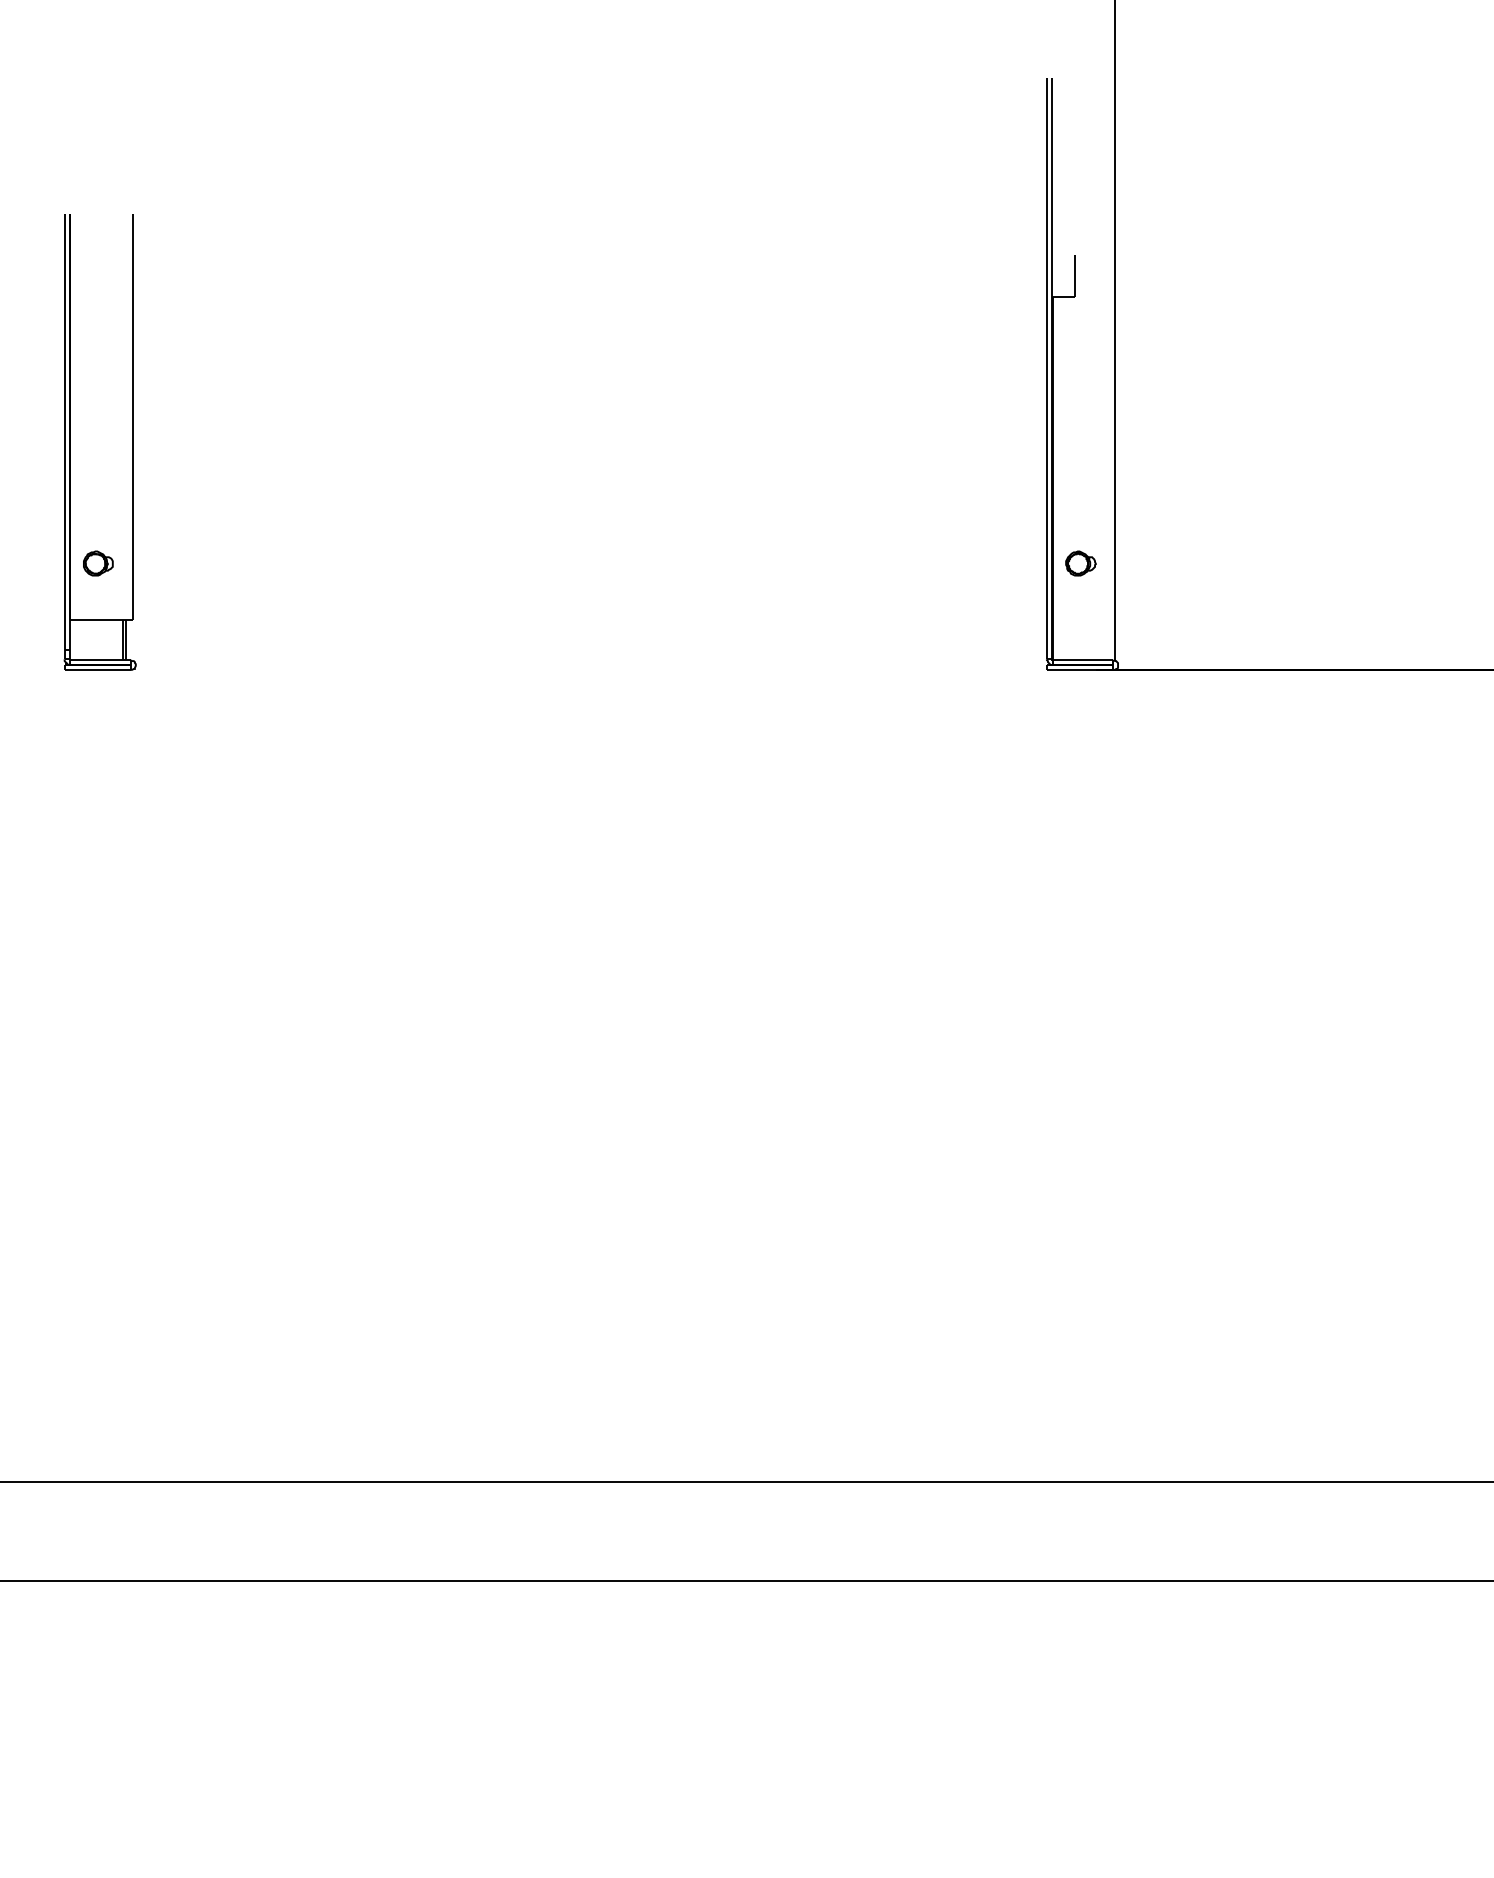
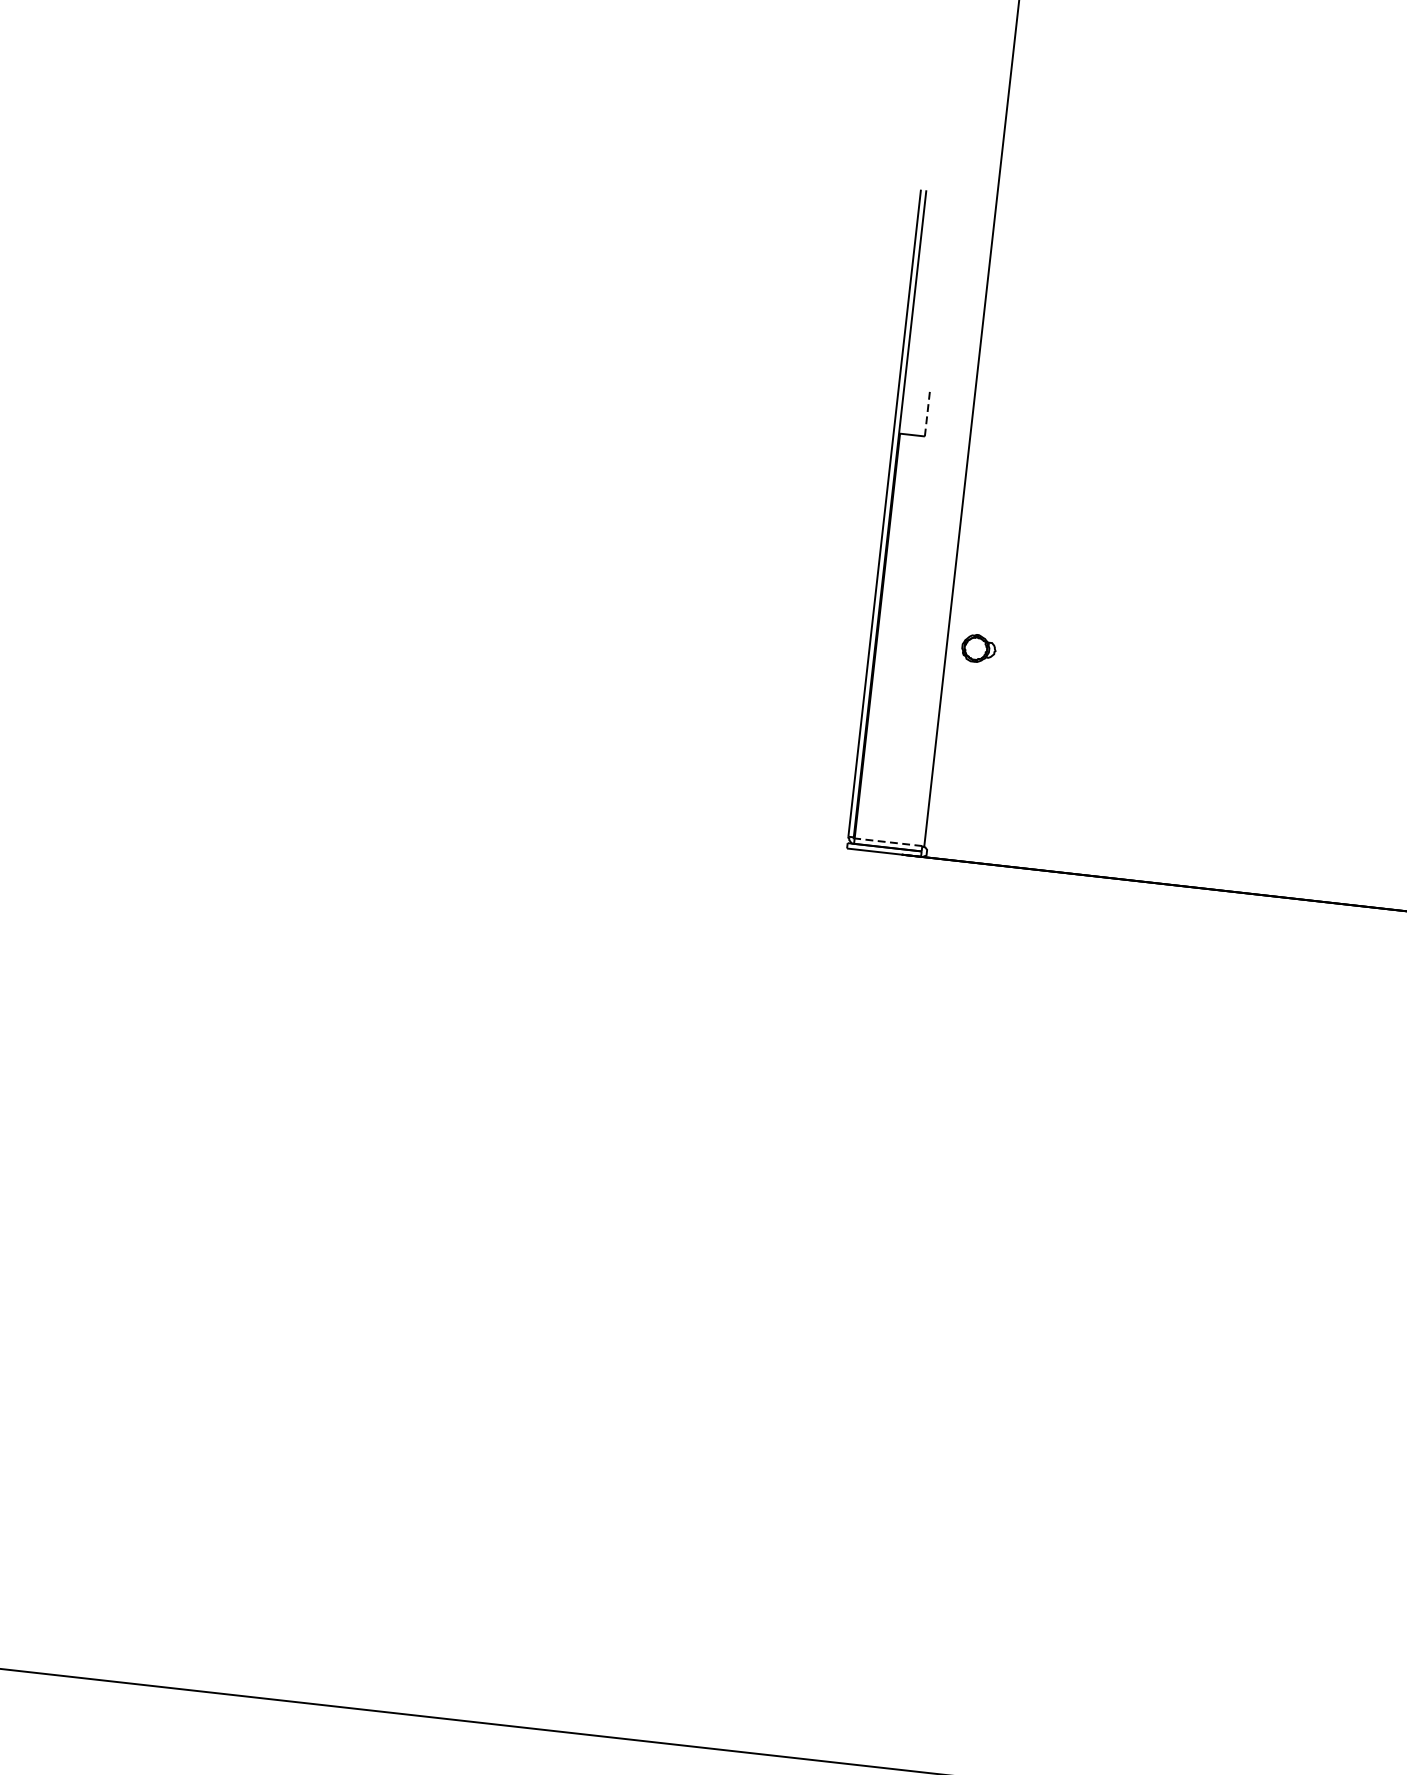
line: (1074, 275) -> (927, 412), solid -> dashed
part: (1080, 563) -> (978, 648), moved
line: (1082, 660) -> (887, 842), solid -> dashed

